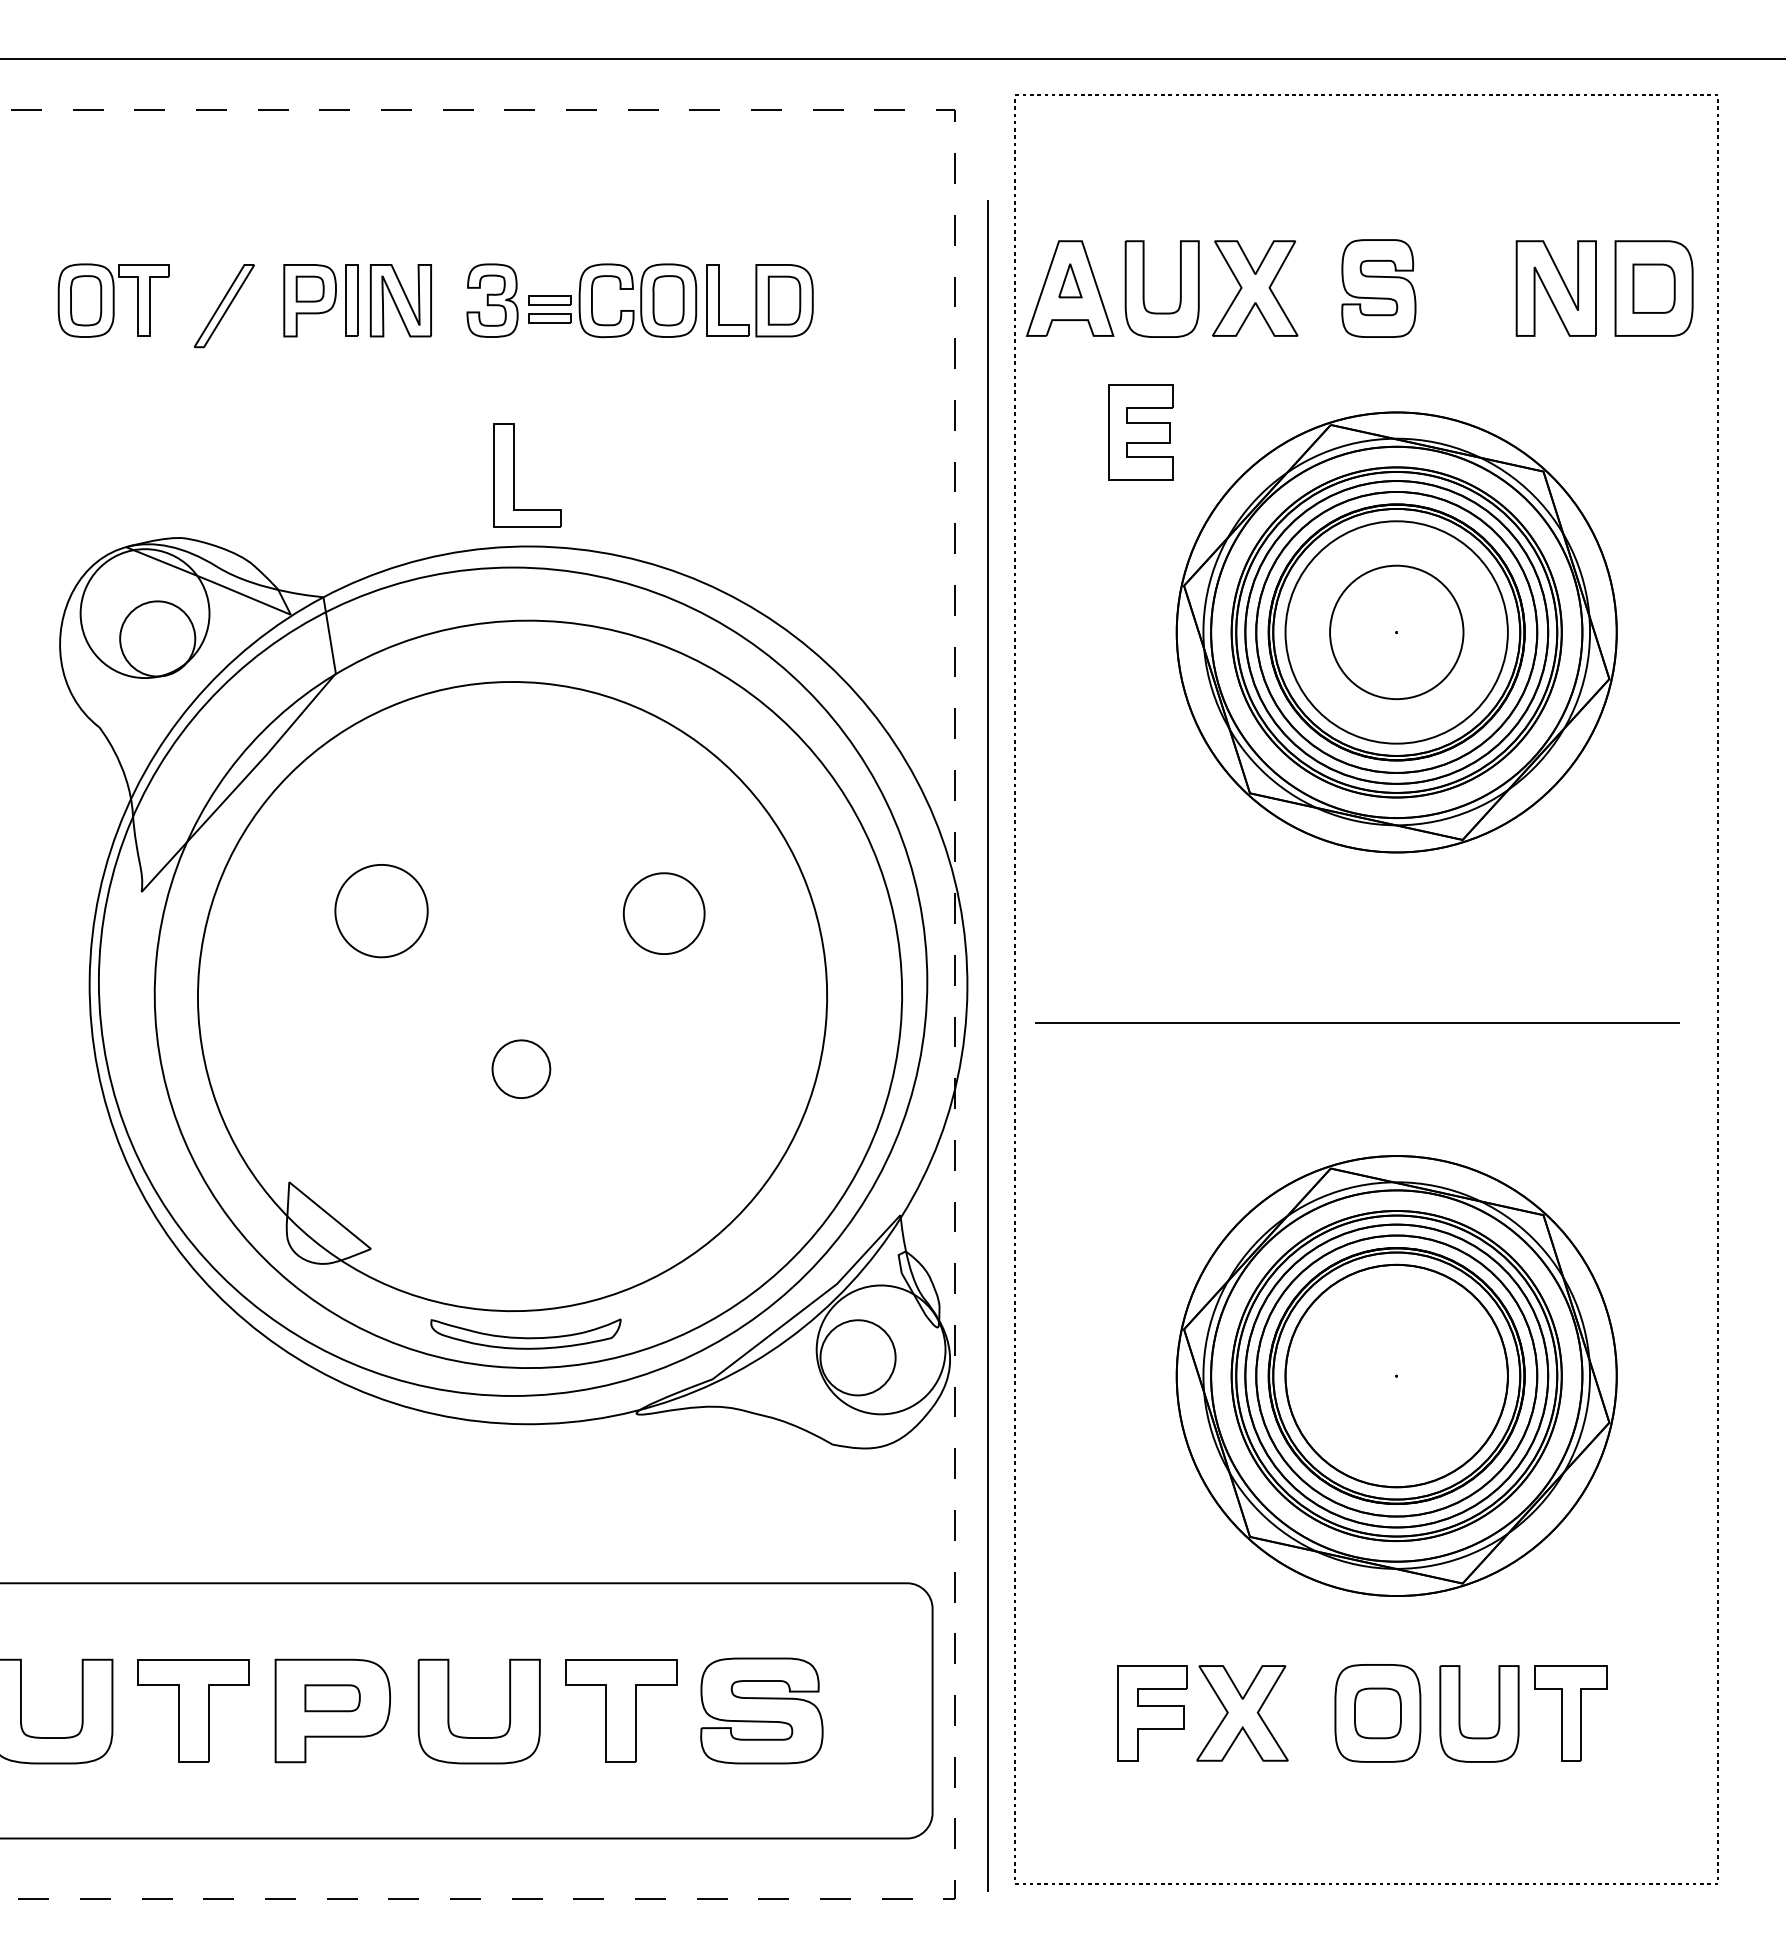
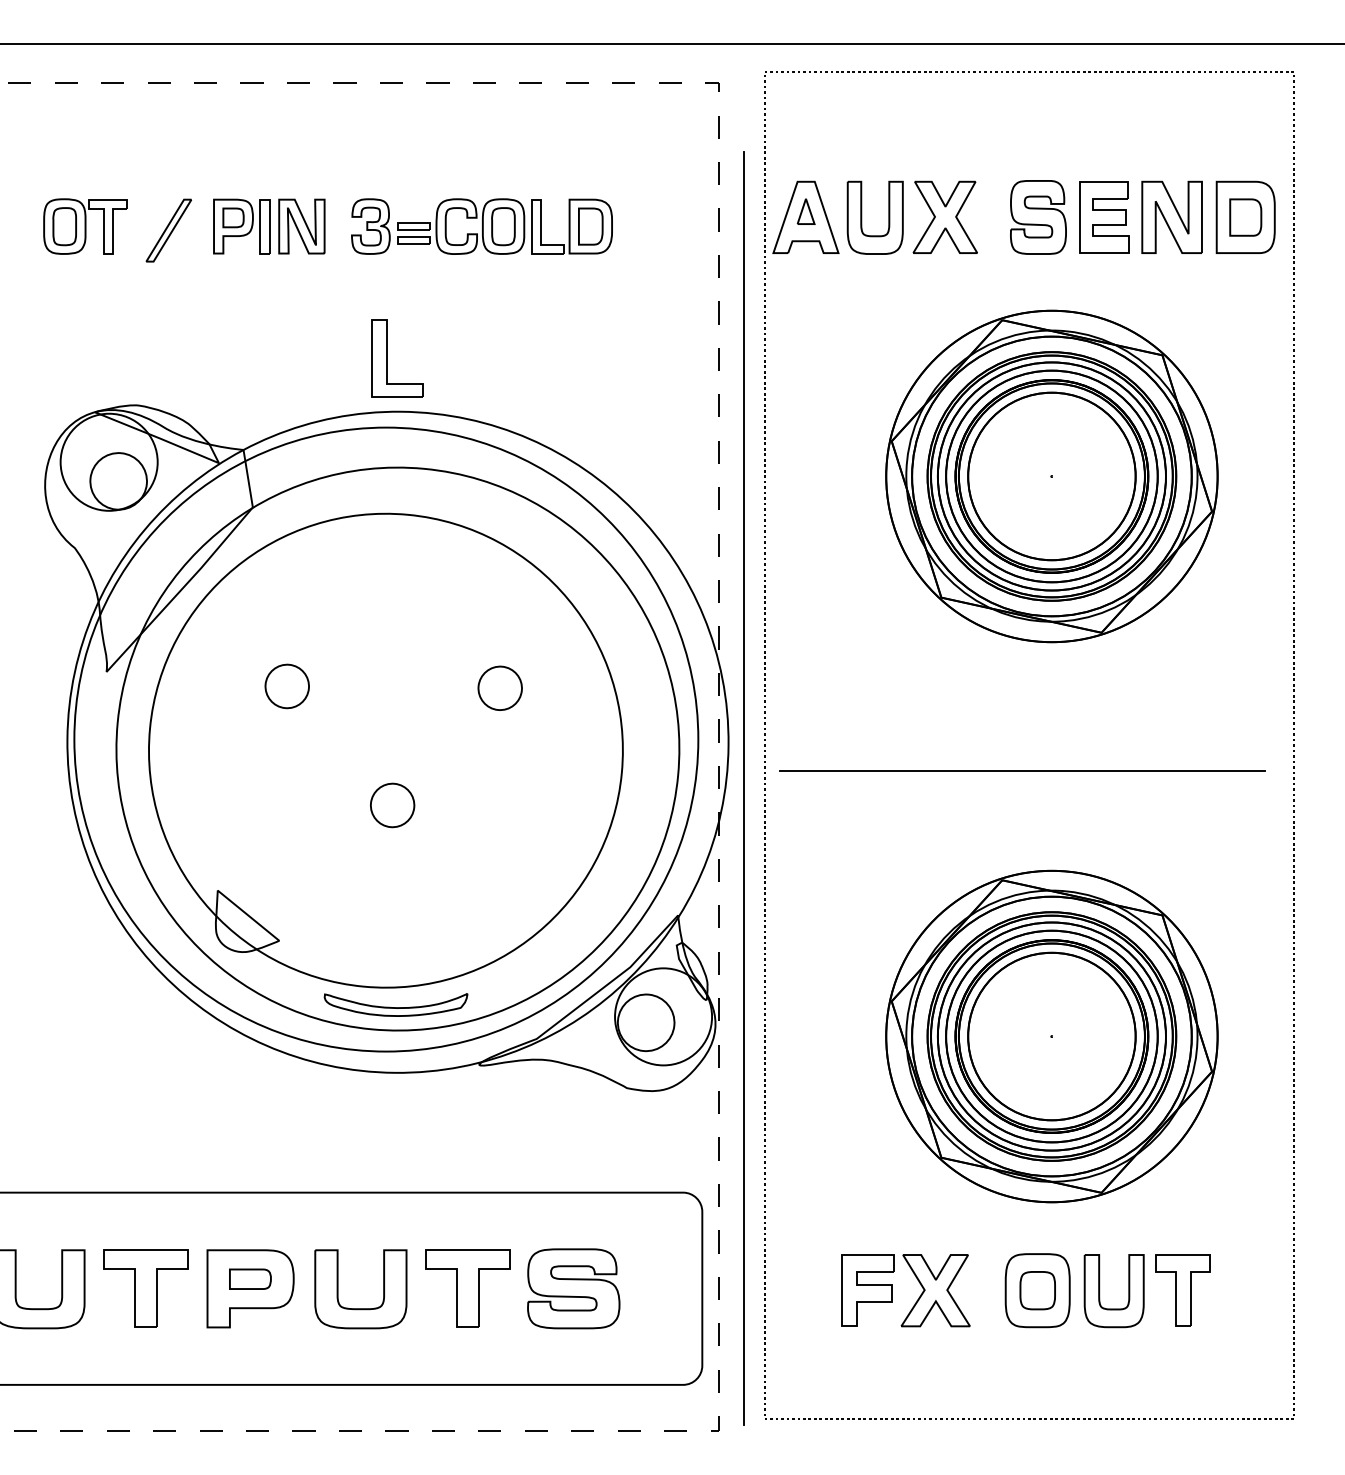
part: (1140, 432) -> (1103, 217), moved
circle: (1396, 632) -> (1051, 476), size x1.67
part: (381, 911) -> (287, 686), size x0.62
part: (664, 913) -> (500, 688), size x0.71

